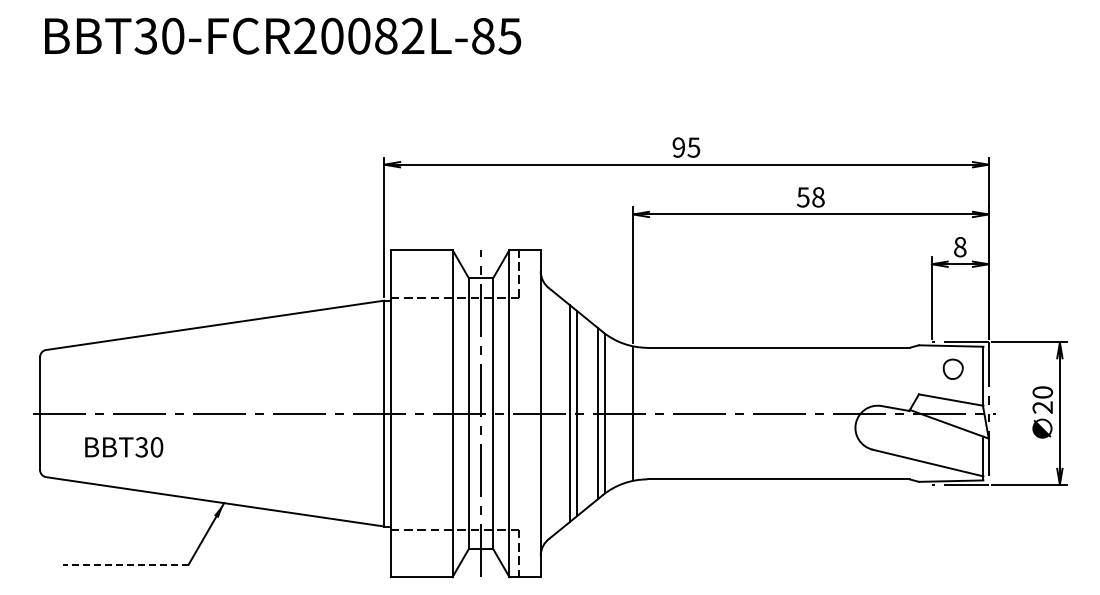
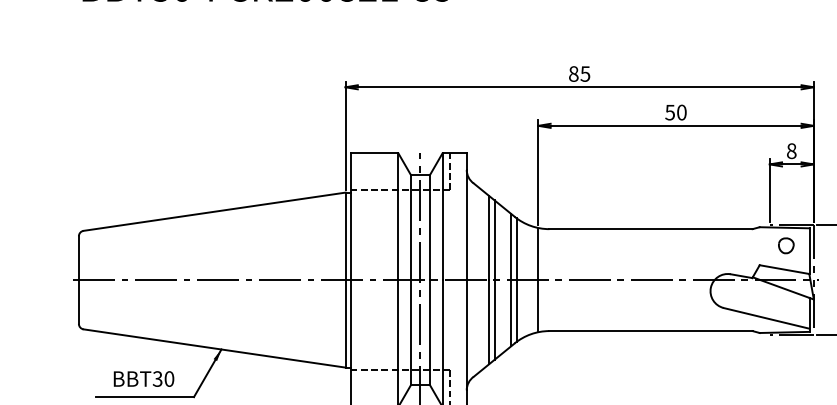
text: (678, 147) -> (573, 73), 95 -> 85
text: (818, 197) -> (681, 112), 58 -> 50
text: (124, 447) -> (144, 379), moved
line: (125, 564) -> (145, 397), dashed -> solid

